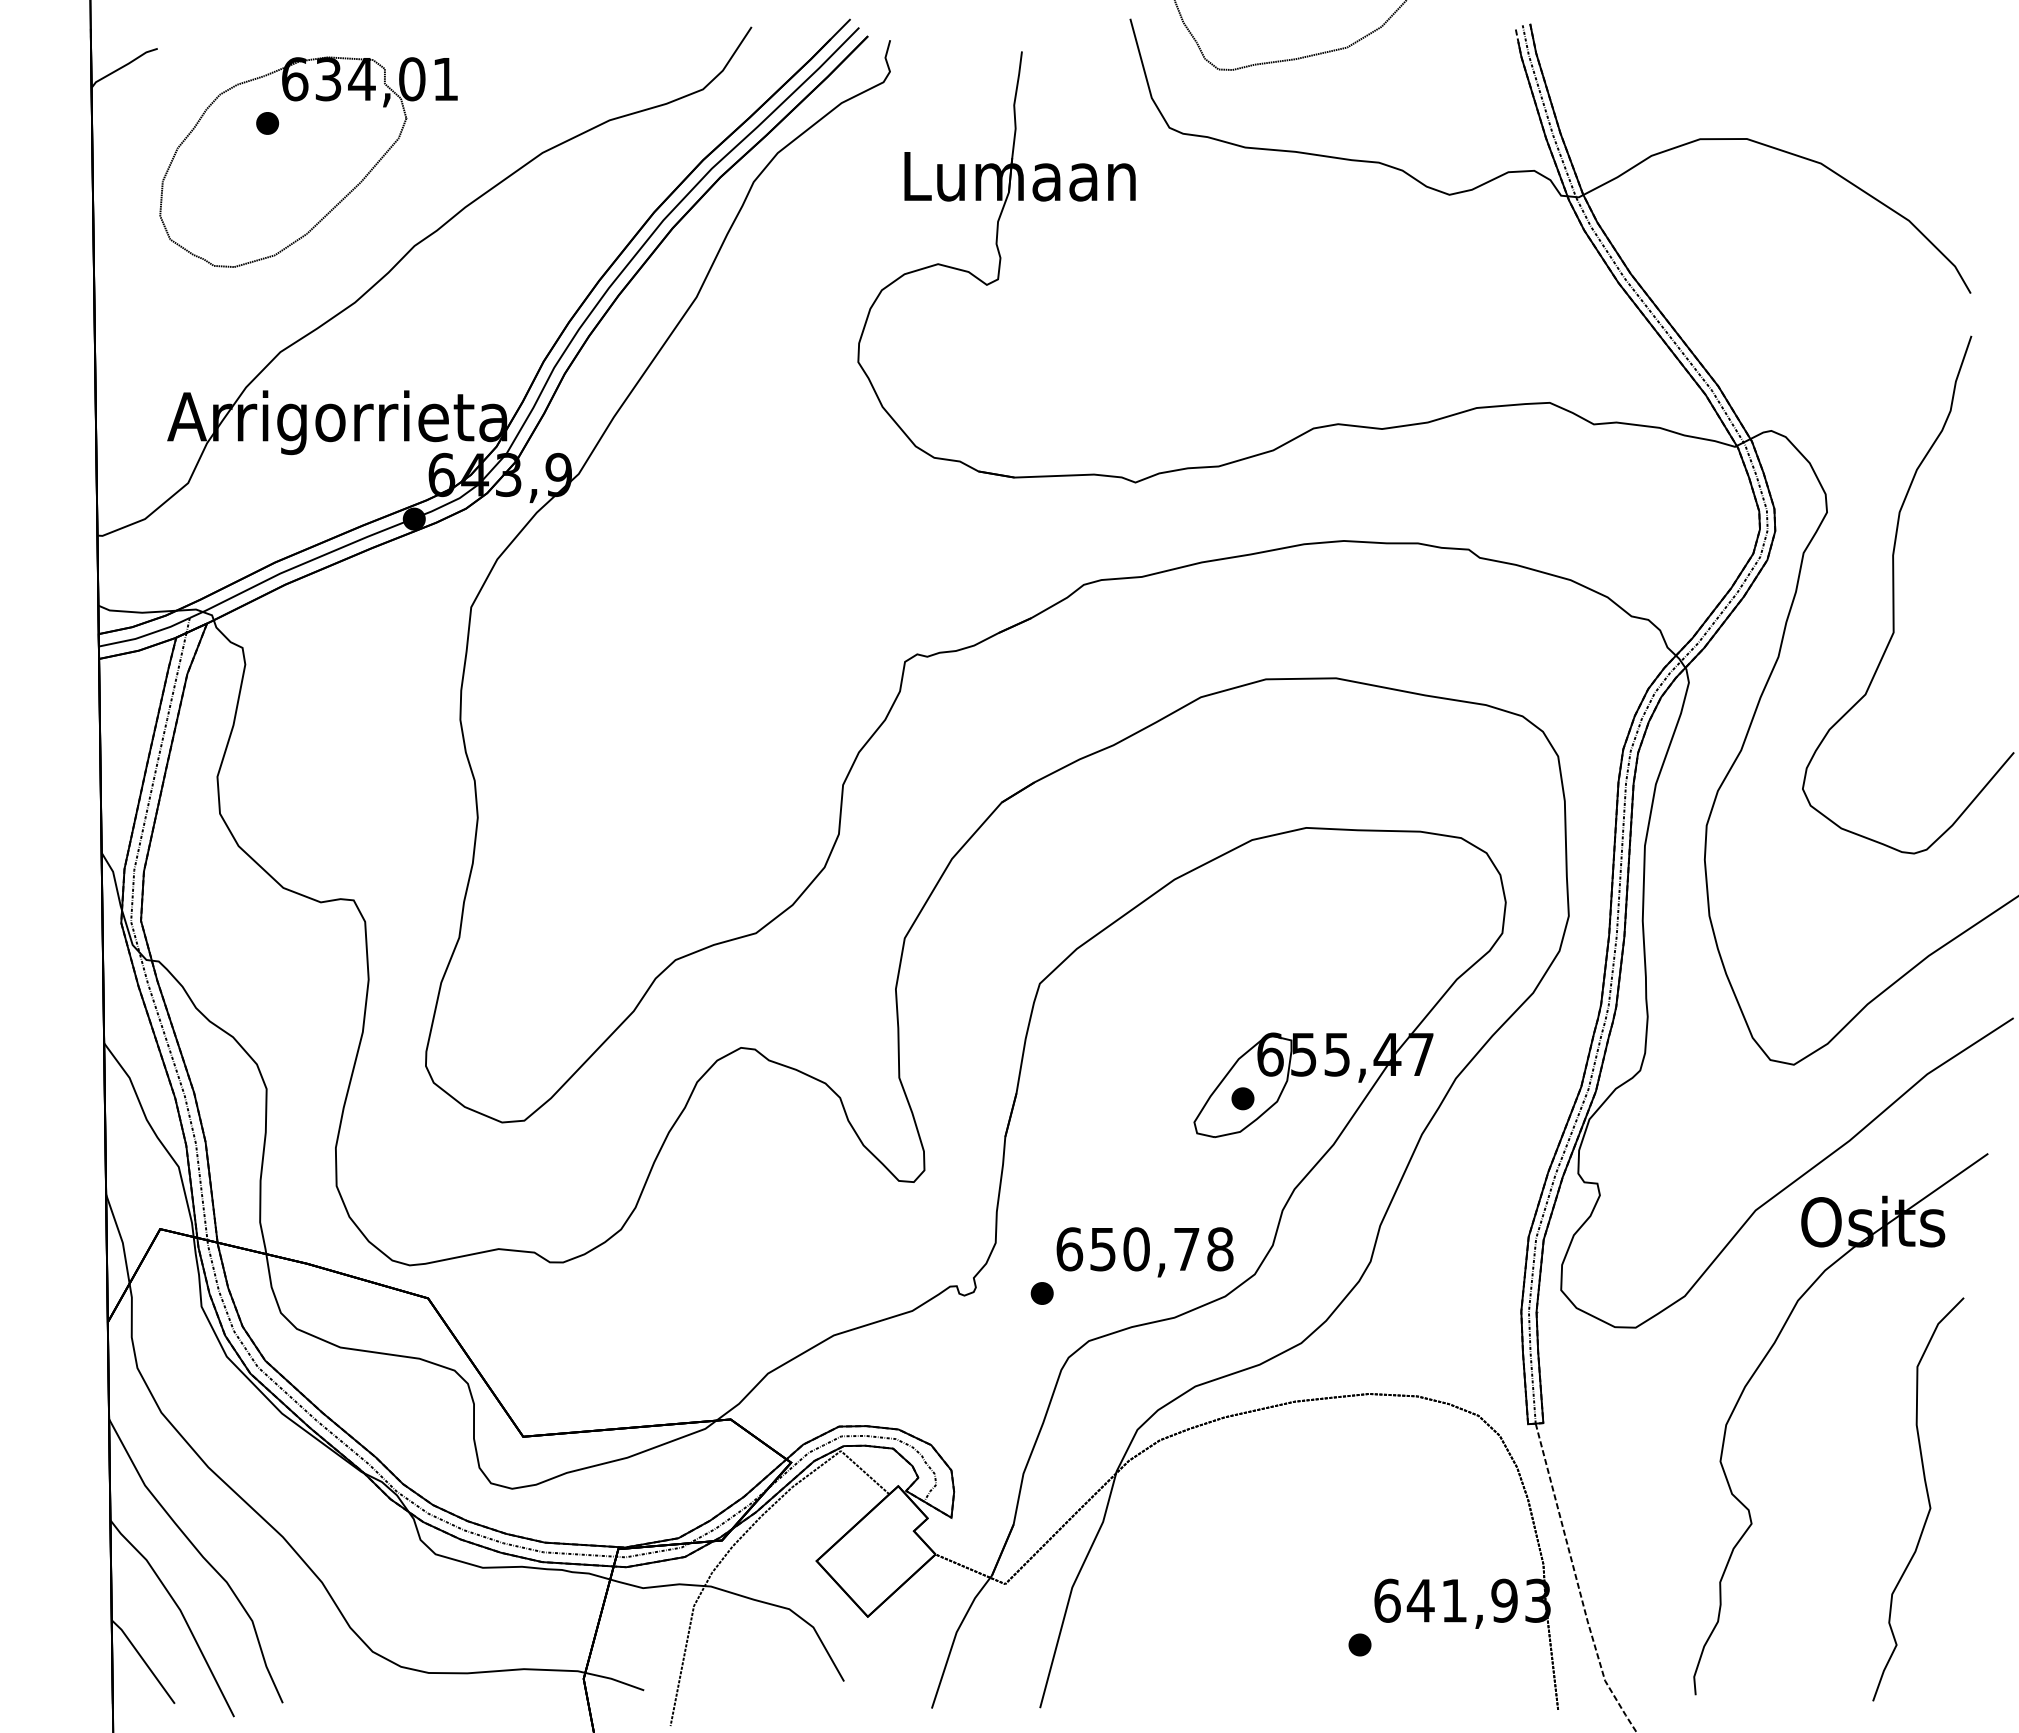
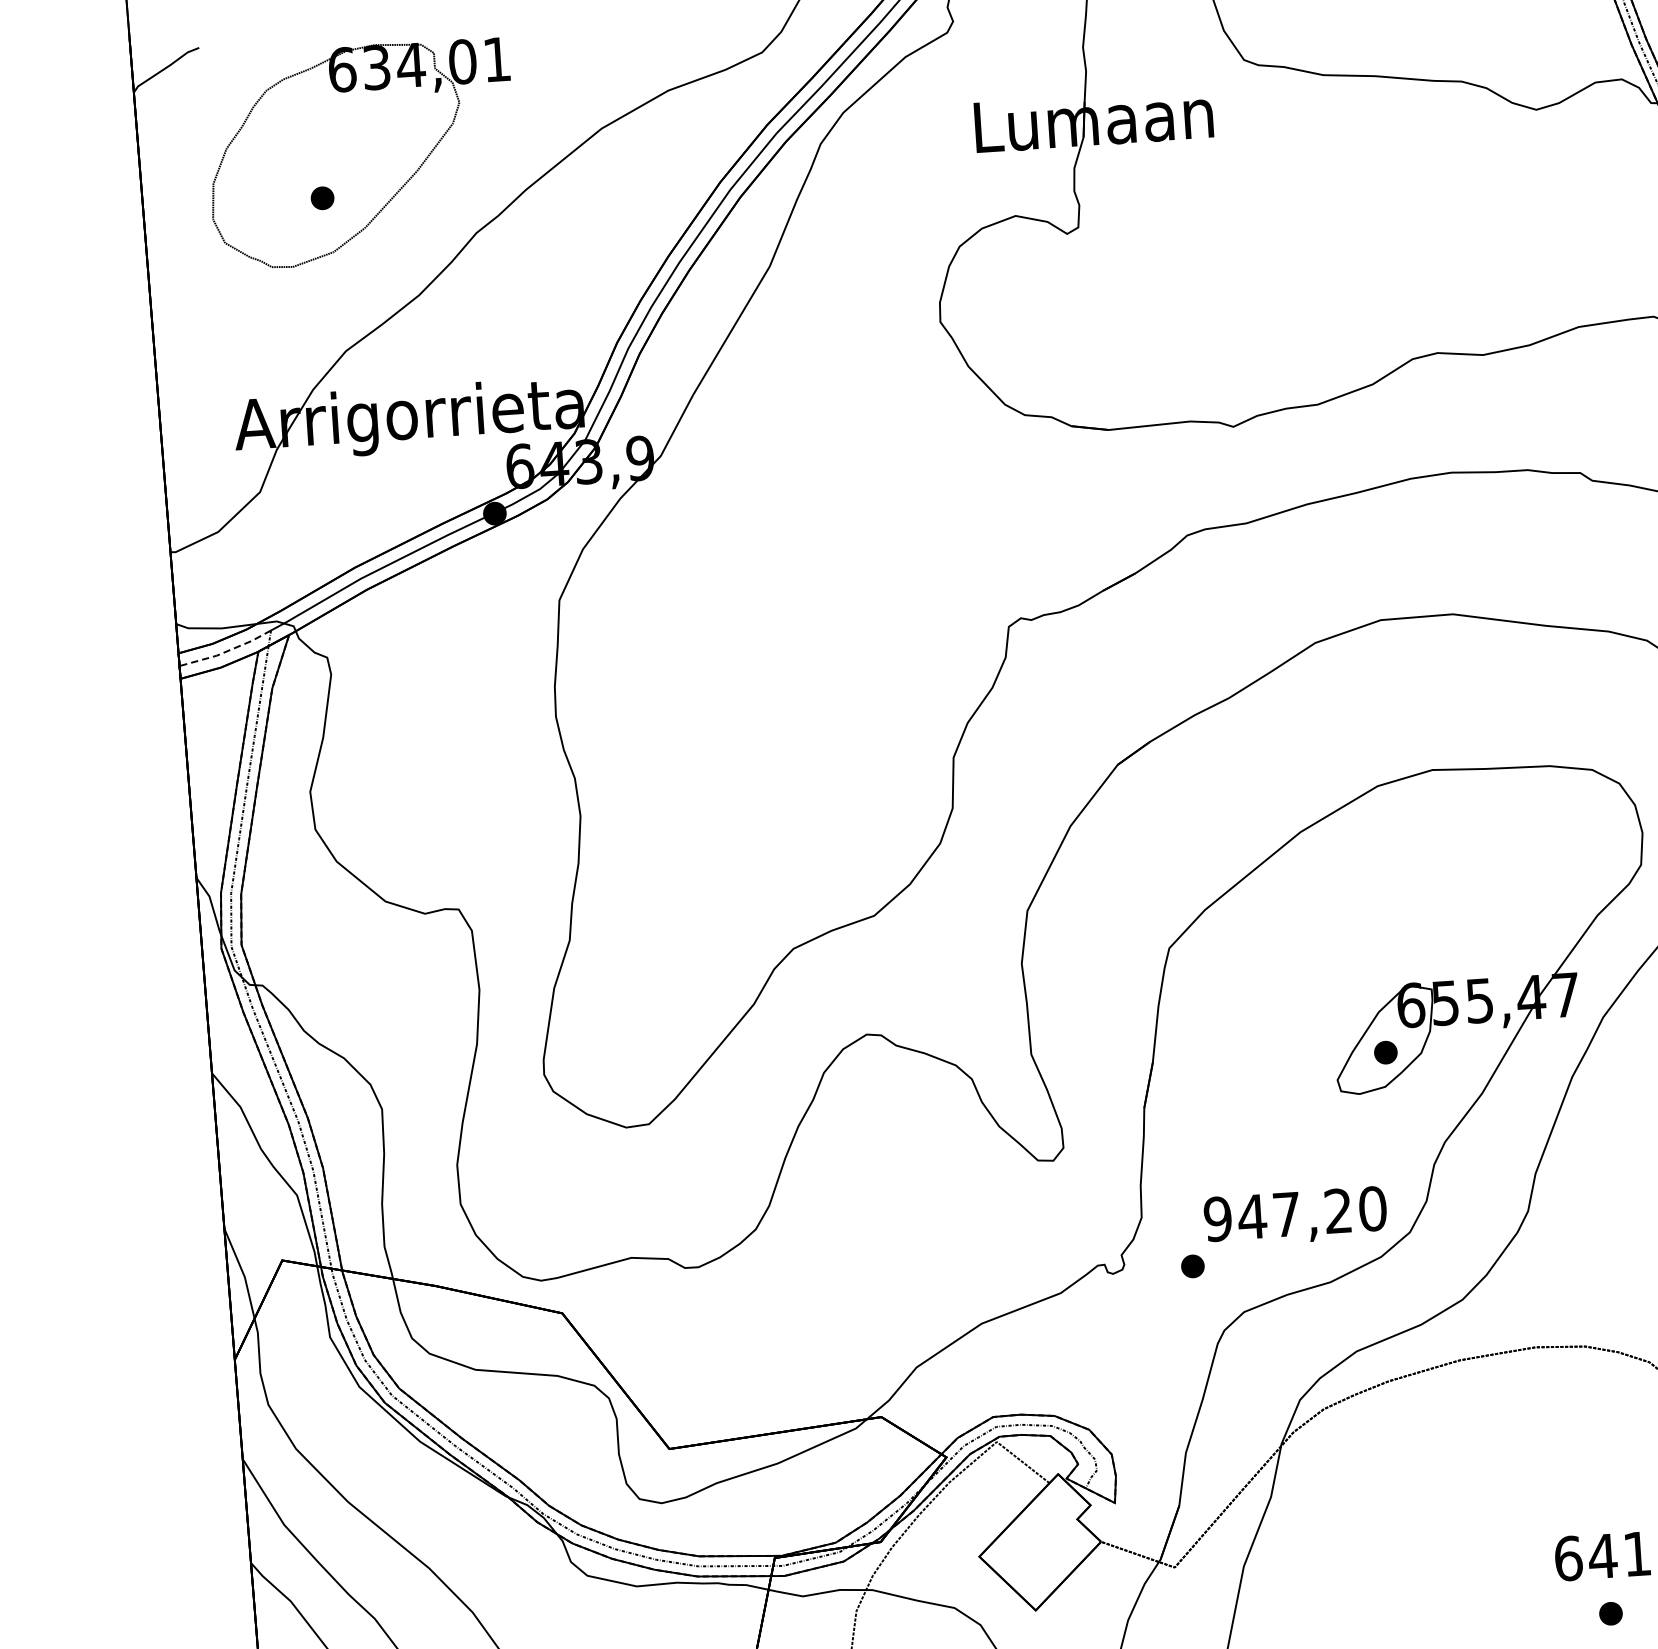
part: (267, 123) -> (322, 198), moved
line: (145, 635) -> (226, 651), solid -> dashed
text: (1144, 1249) -> (1294, 1214), 650,78 -> 947,20
part: (1359, 1644) -> (1610, 1613), moved

